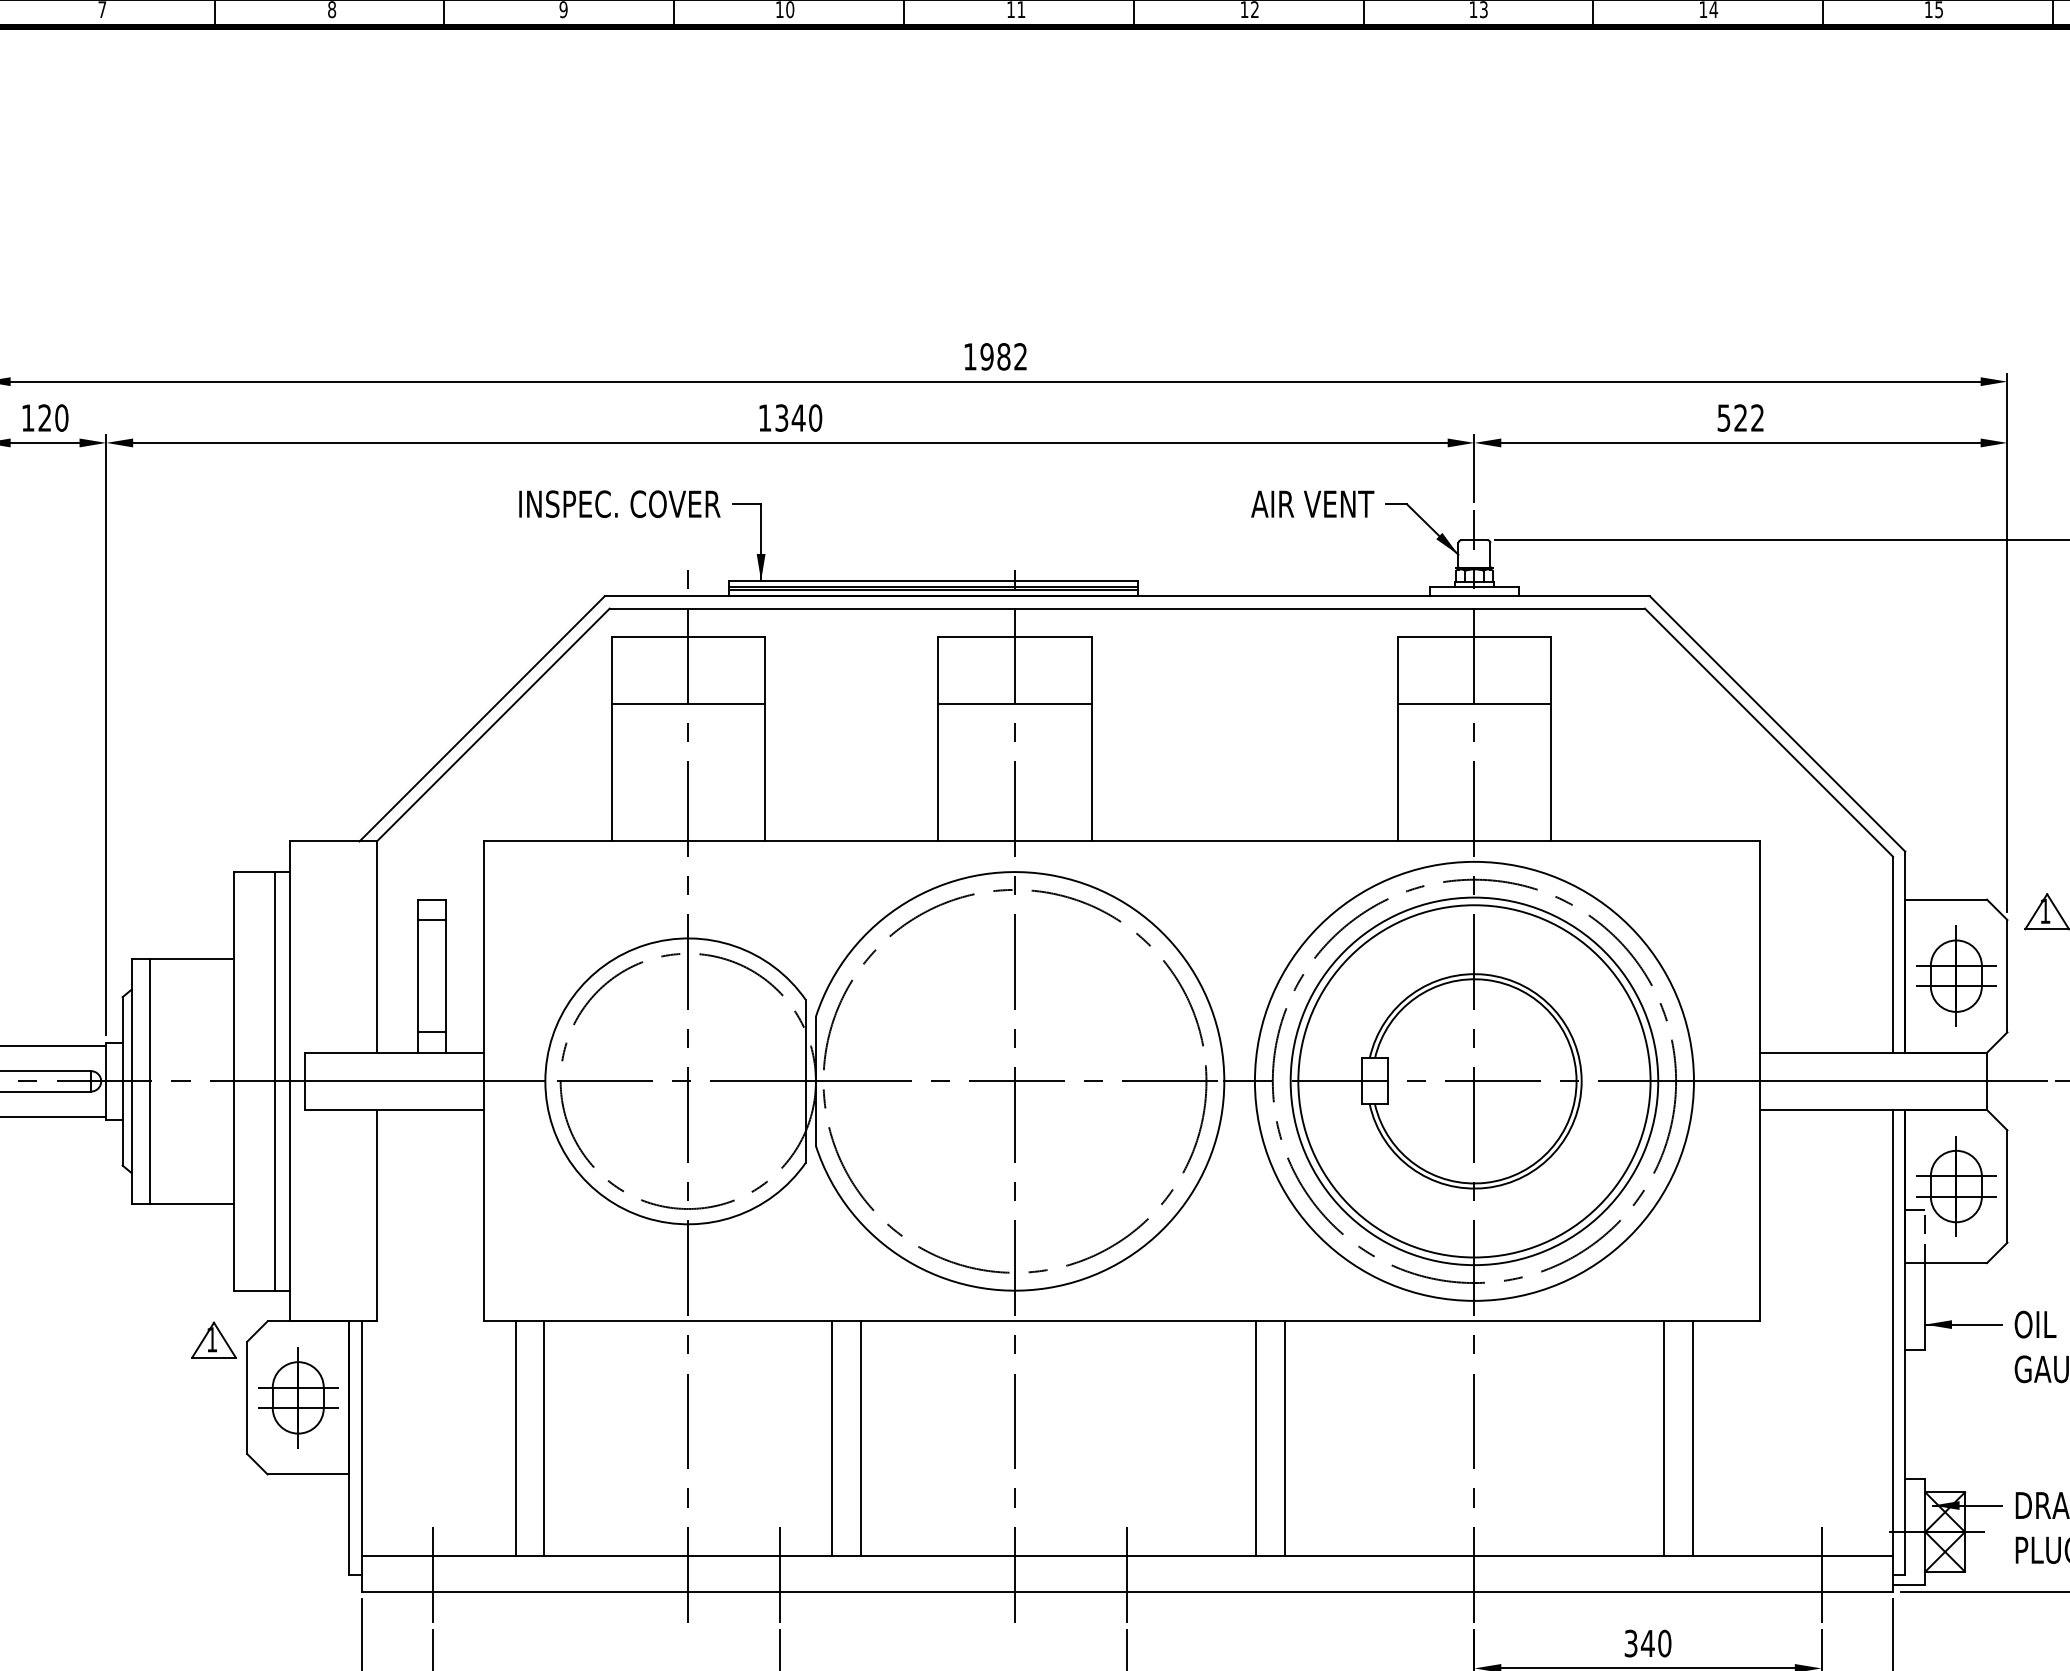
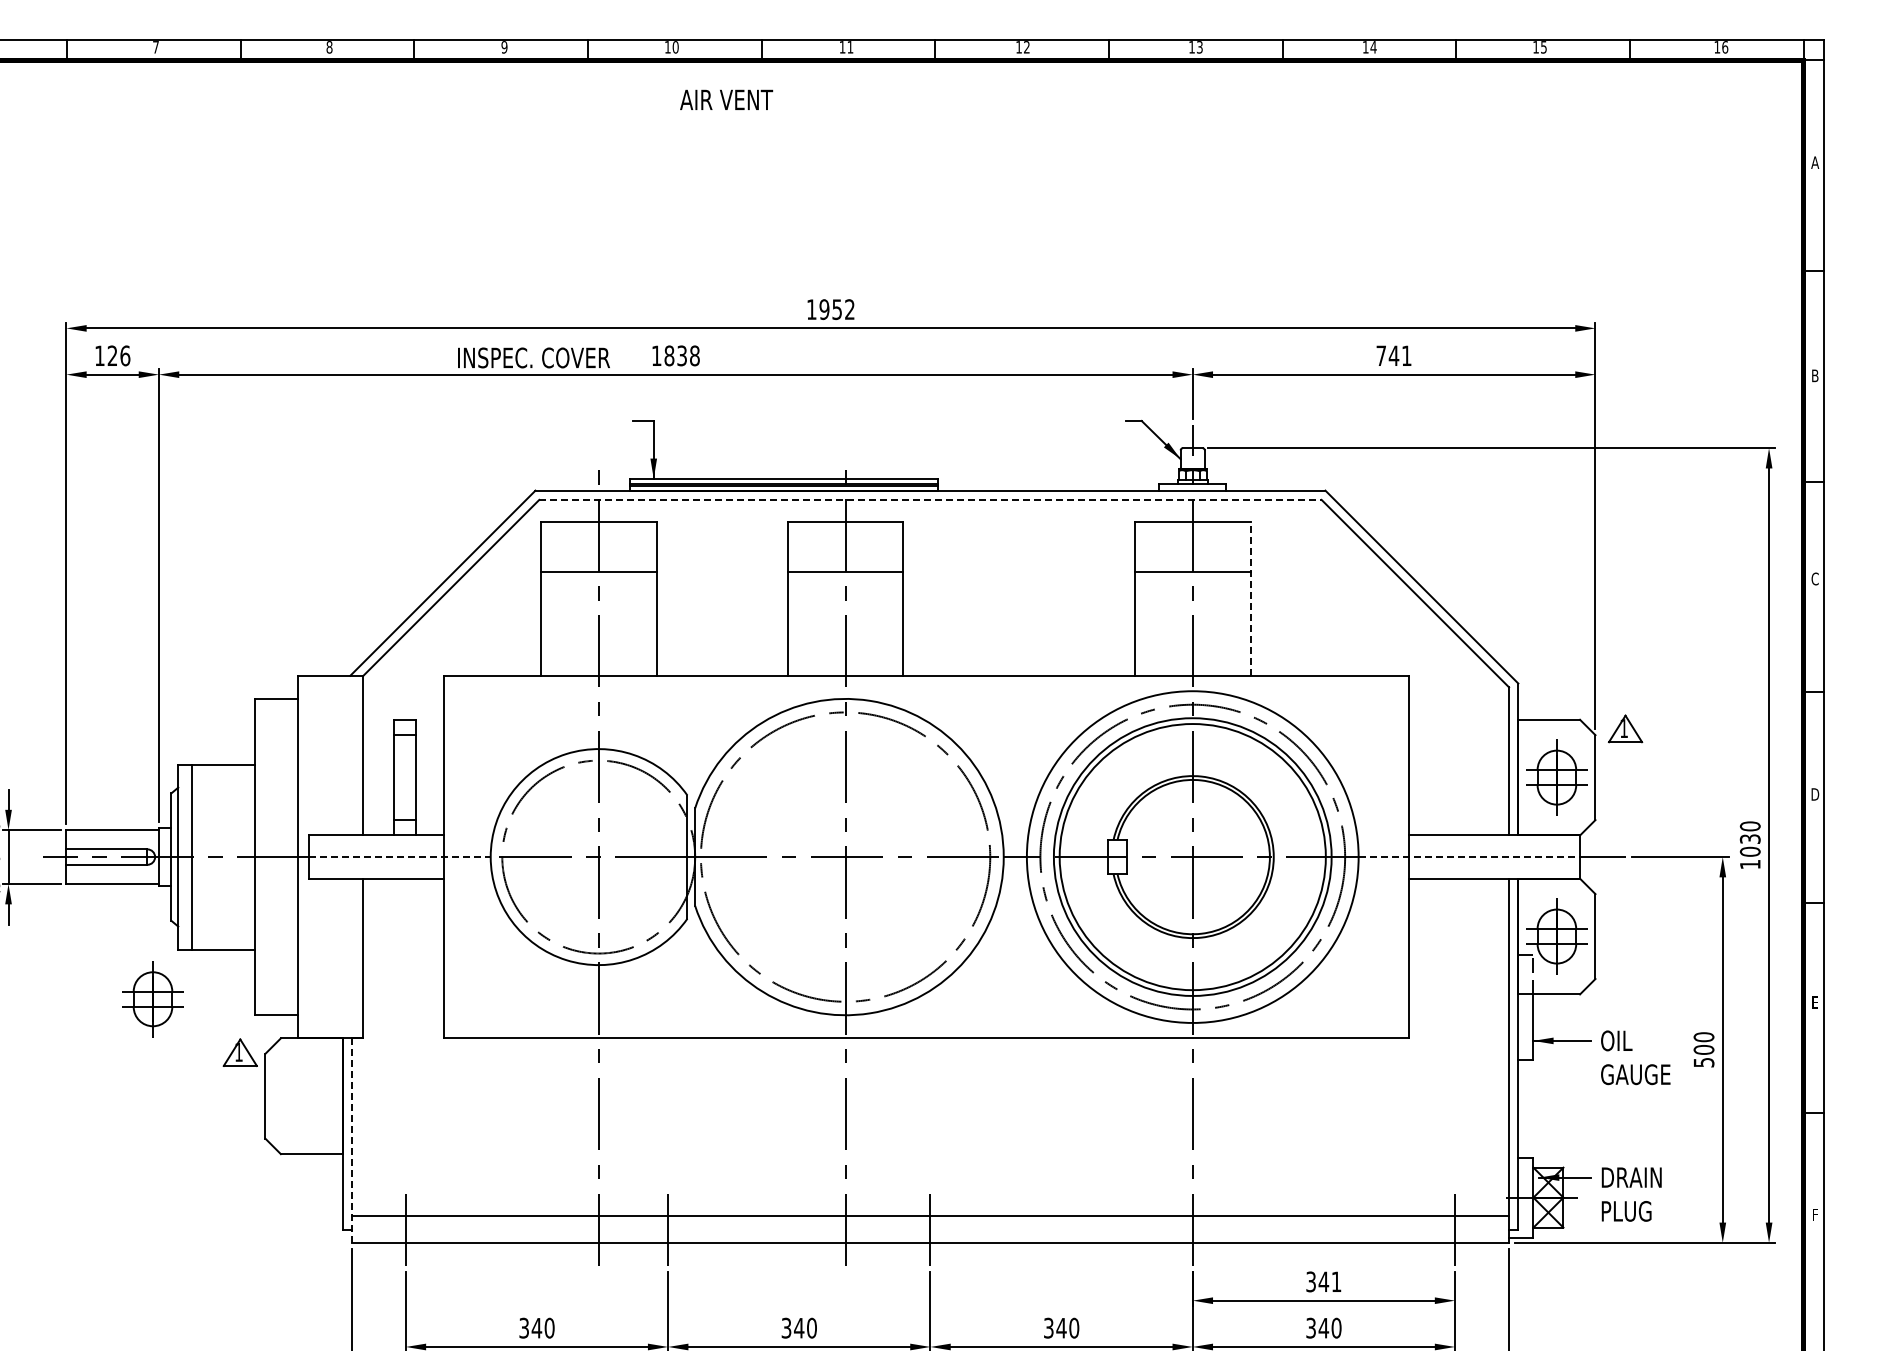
text: (1004, 356) -> (837, 309), 1982 -> 1952
text: (62, 417) -> (125, 355), 120 -> 126
text: (797, 417) -> (681, 355), 1340 -> 1838
text: (1740, 417) -> (1393, 355), 522 -> 741
text: (619, 503) -> (533, 357), moved
text: (1312, 503) -> (726, 99), moved
line: (1127, 608) -> (930, 499), solid -> dashed
line: (1550, 739) -> (1250, 598), solid -> dashed
line: (275, 1080) -> (286, 856), removed
line: (425, 1081) -> (400, 857), solid -> dashed
line: (1840, 1081) -> (1469, 857), solid -> dashed
part: (297, 1398) -> (152, 999), moved
line: (515, 1437) -> (468, 1126), removed
line: (543, 1437) -> (489, 1126), removed
line: (832, 1437) -> (707, 1126), removed
line: (861, 1437) -> (729, 1126), removed
line: (1255, 1437) -> (1027, 1126), removed
line: (1284, 1437) -> (1049, 1126), removed
line: (1664, 1437) -> (1336, 1126), removed
line: (1692, 1437) -> (1357, 1126), removed
line: (361, 1456) -> (351, 1140), solid -> dashed
text: (1664, 1643) -> (1336, 1281), 340 -> 341

